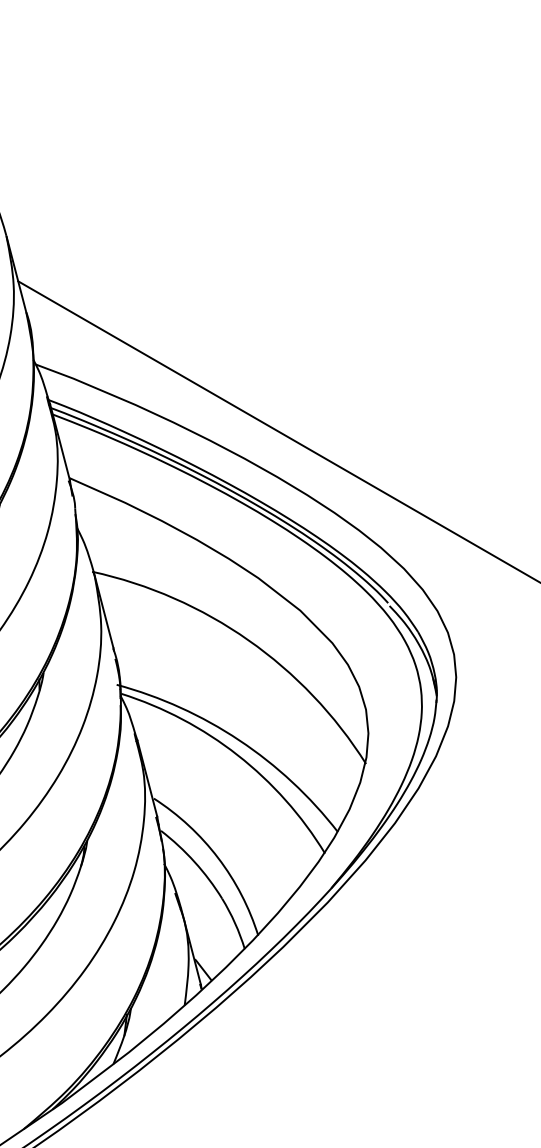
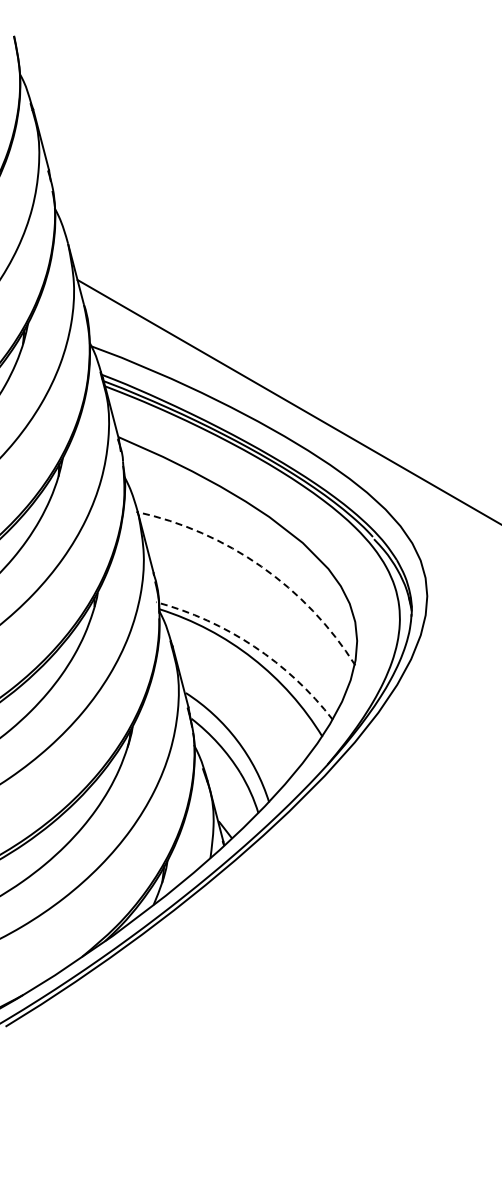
arc: (248, 640) -> (261, 566), solid -> dashed
arc: (239, 740) -> (254, 646), solid -> dashed

